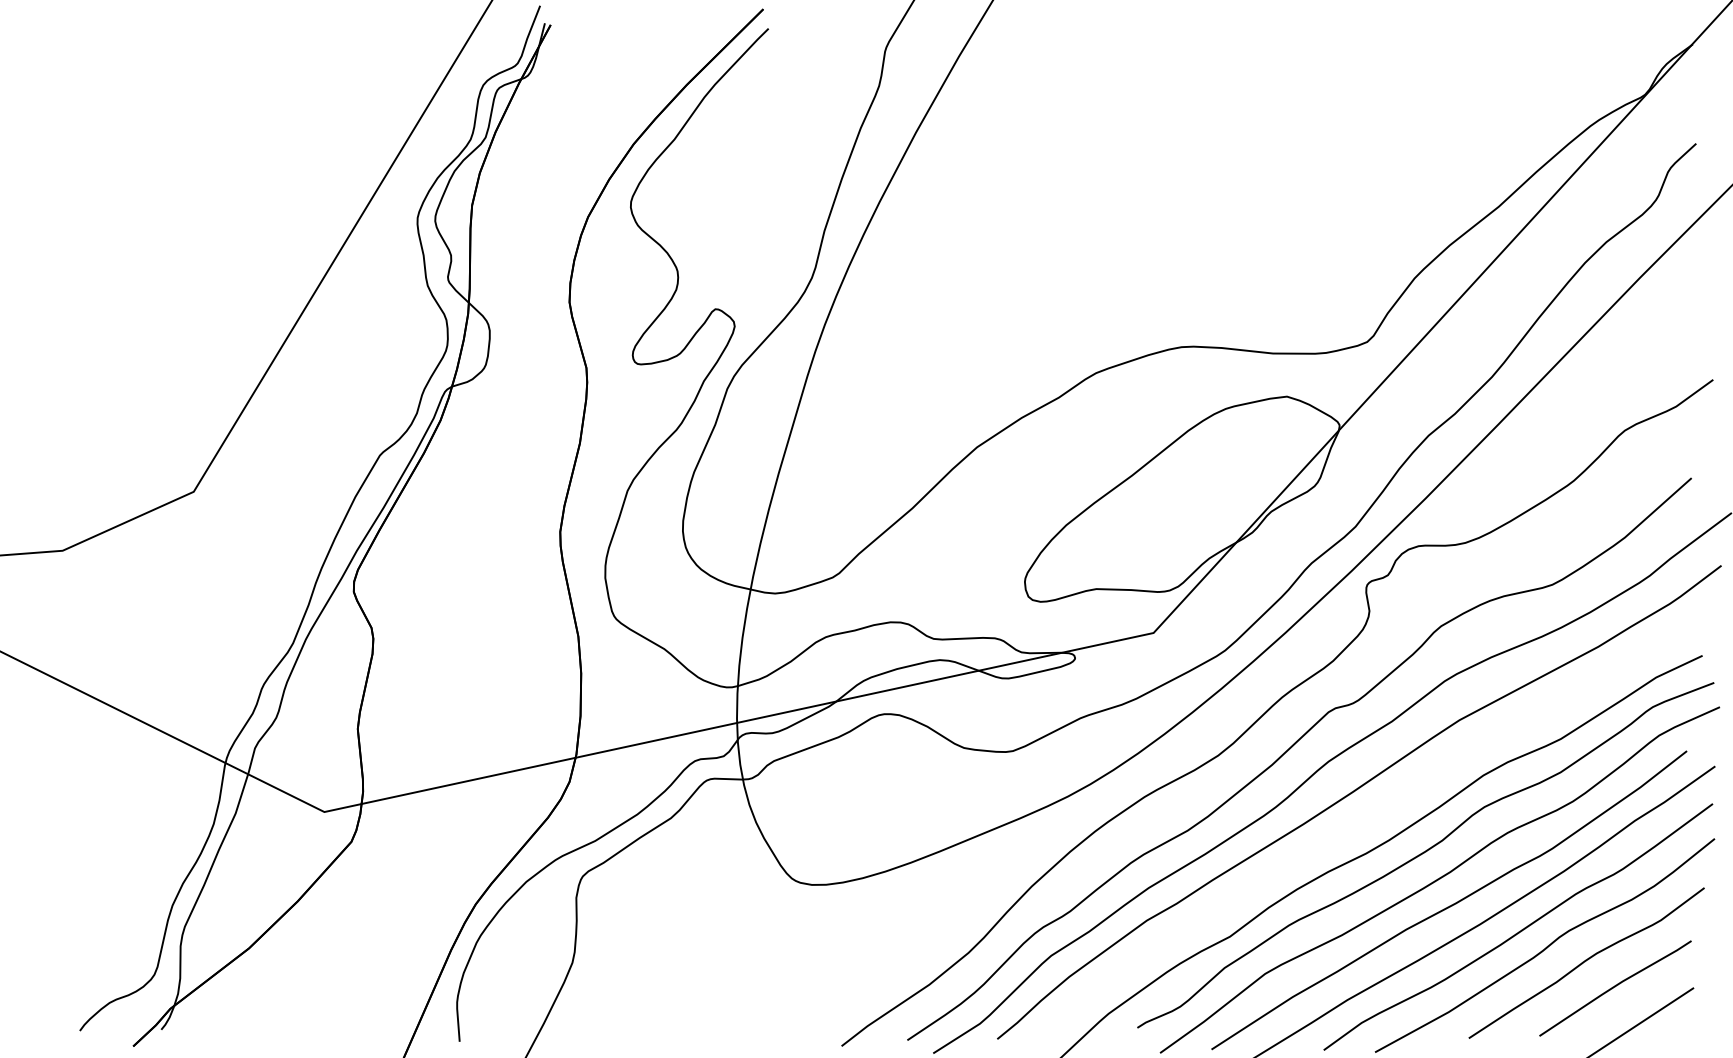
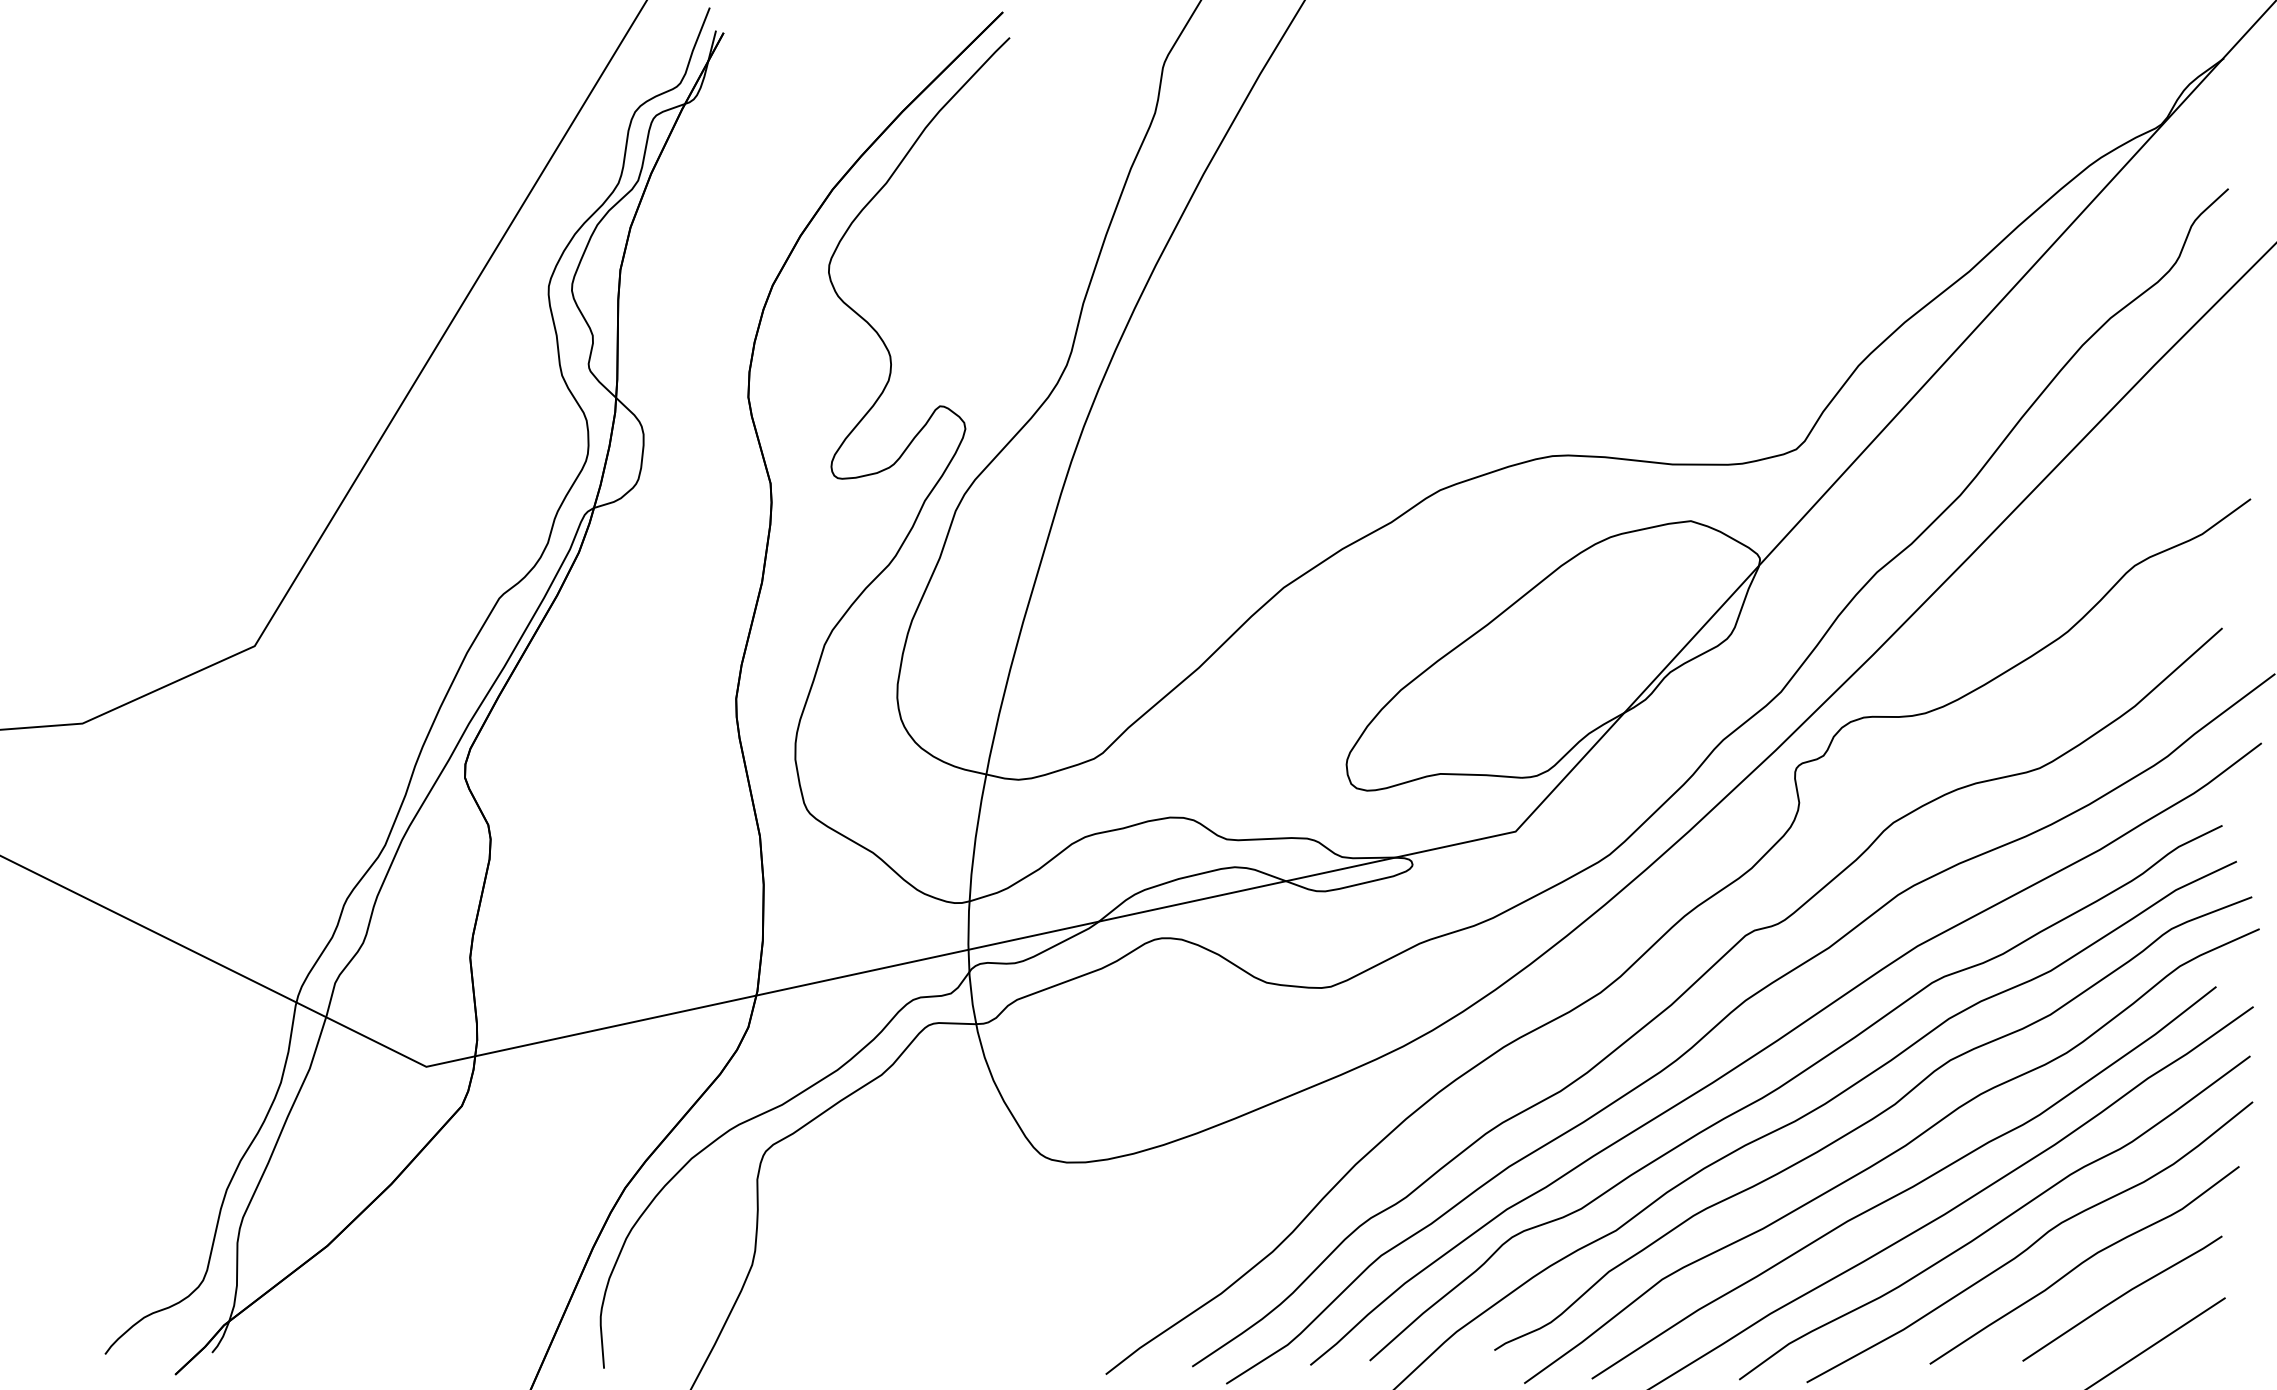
curve: (1361, 824) -> (1788, 1083), added

